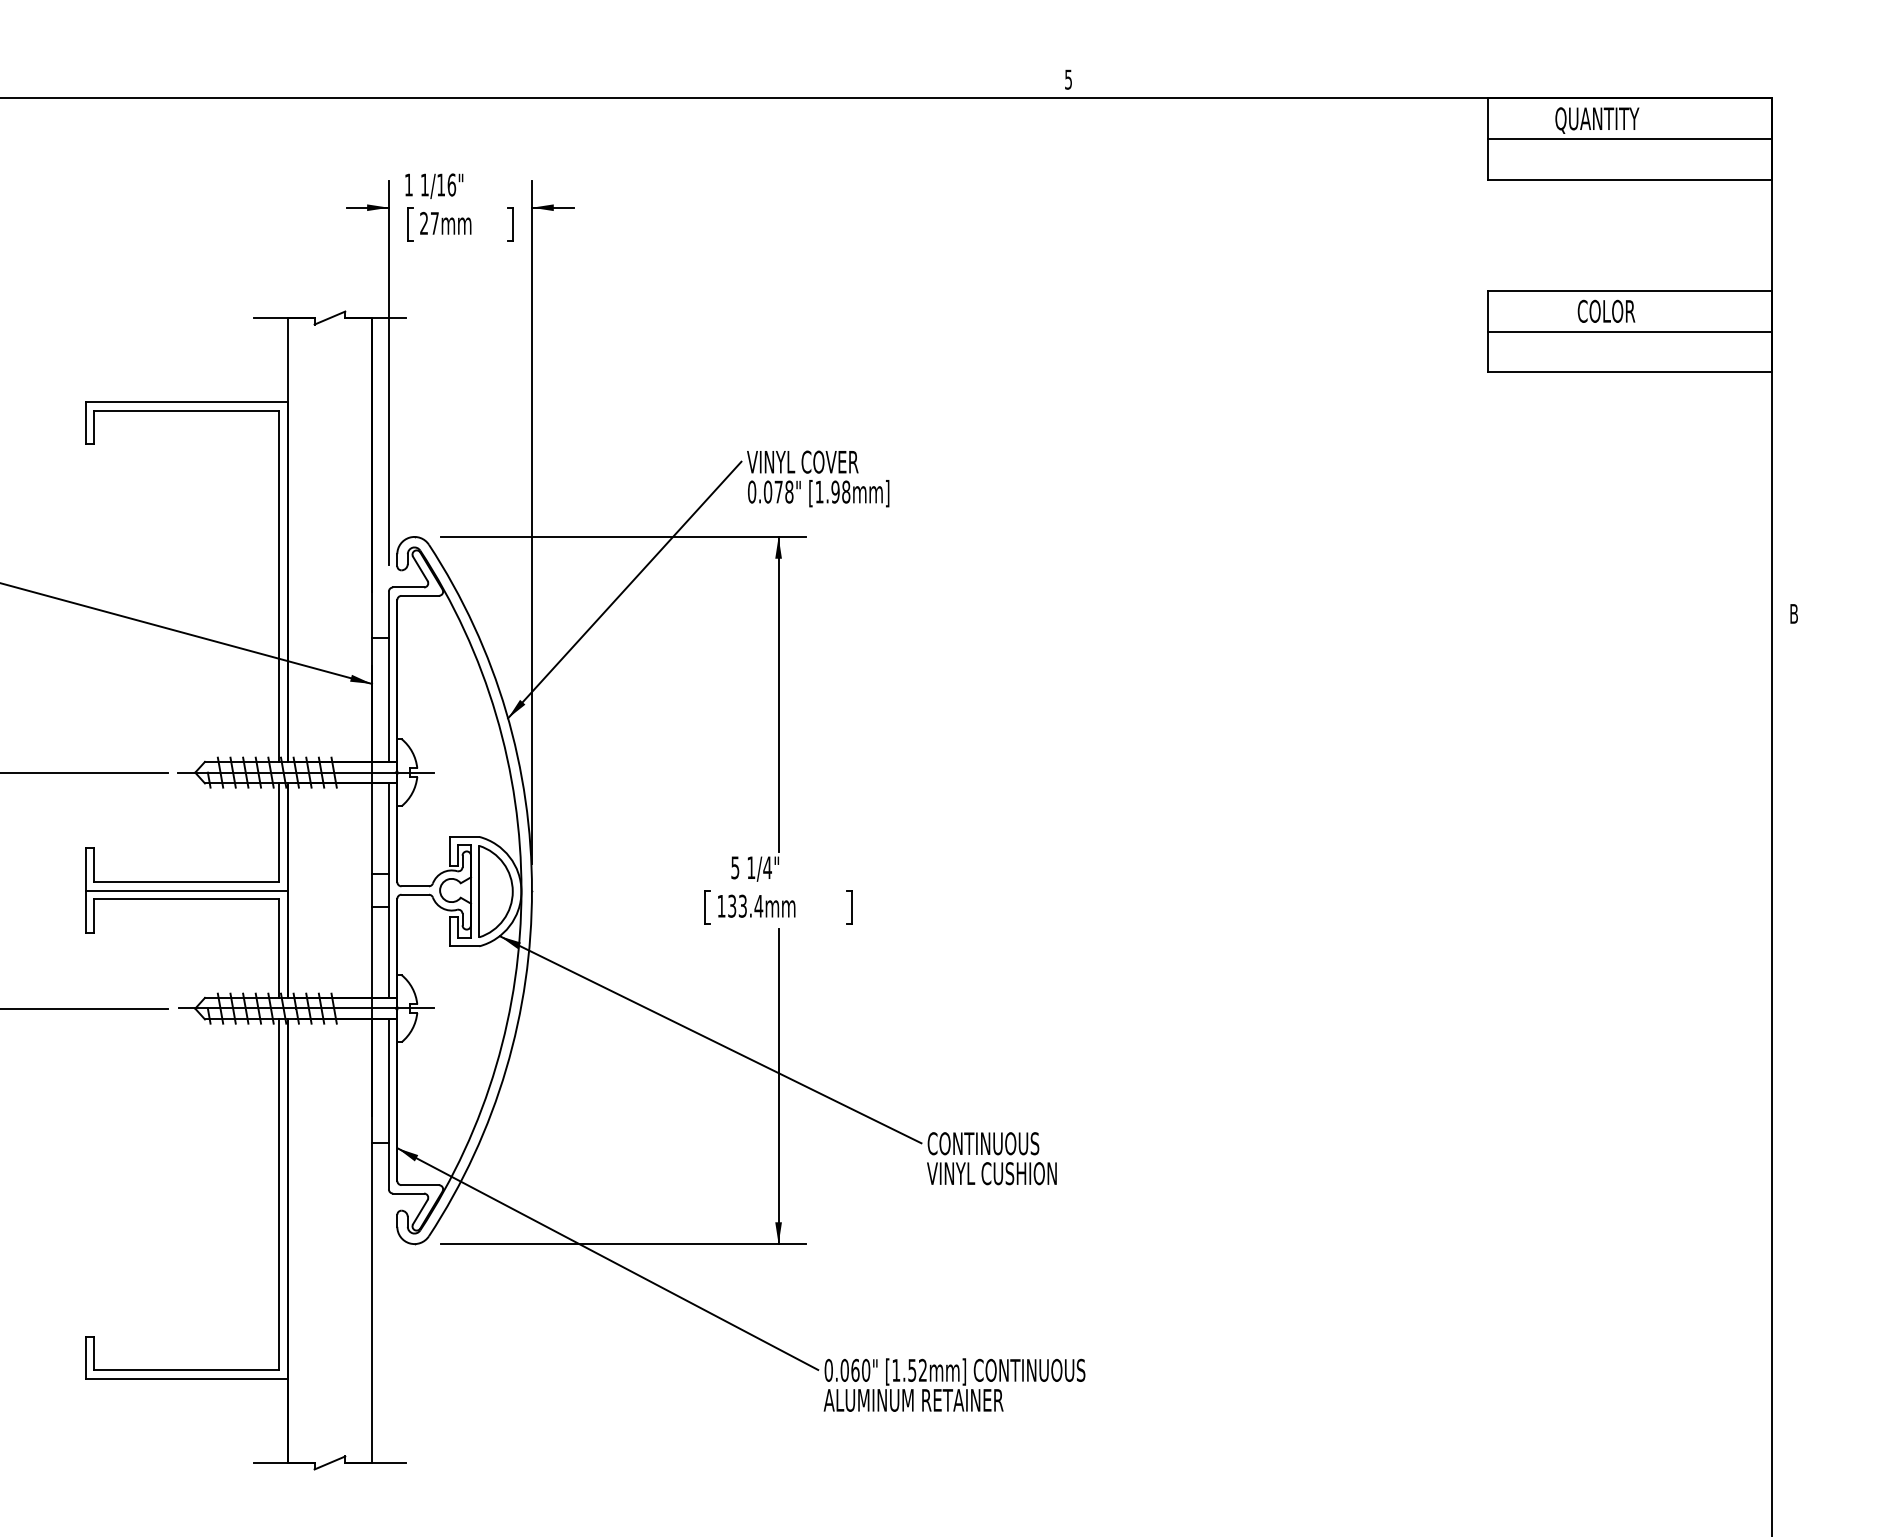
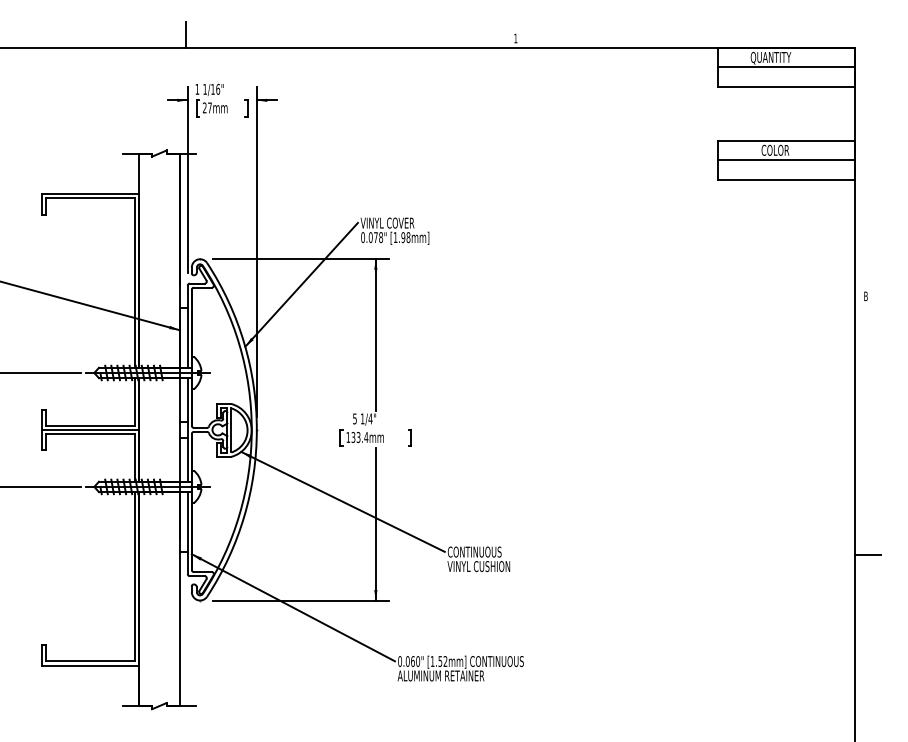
line: (384, 71) -> (185, 34), added
text: (1067, 79) -> (515, 38), 5 -> 1
line: (1797, 1148) -> (867, 554), added

